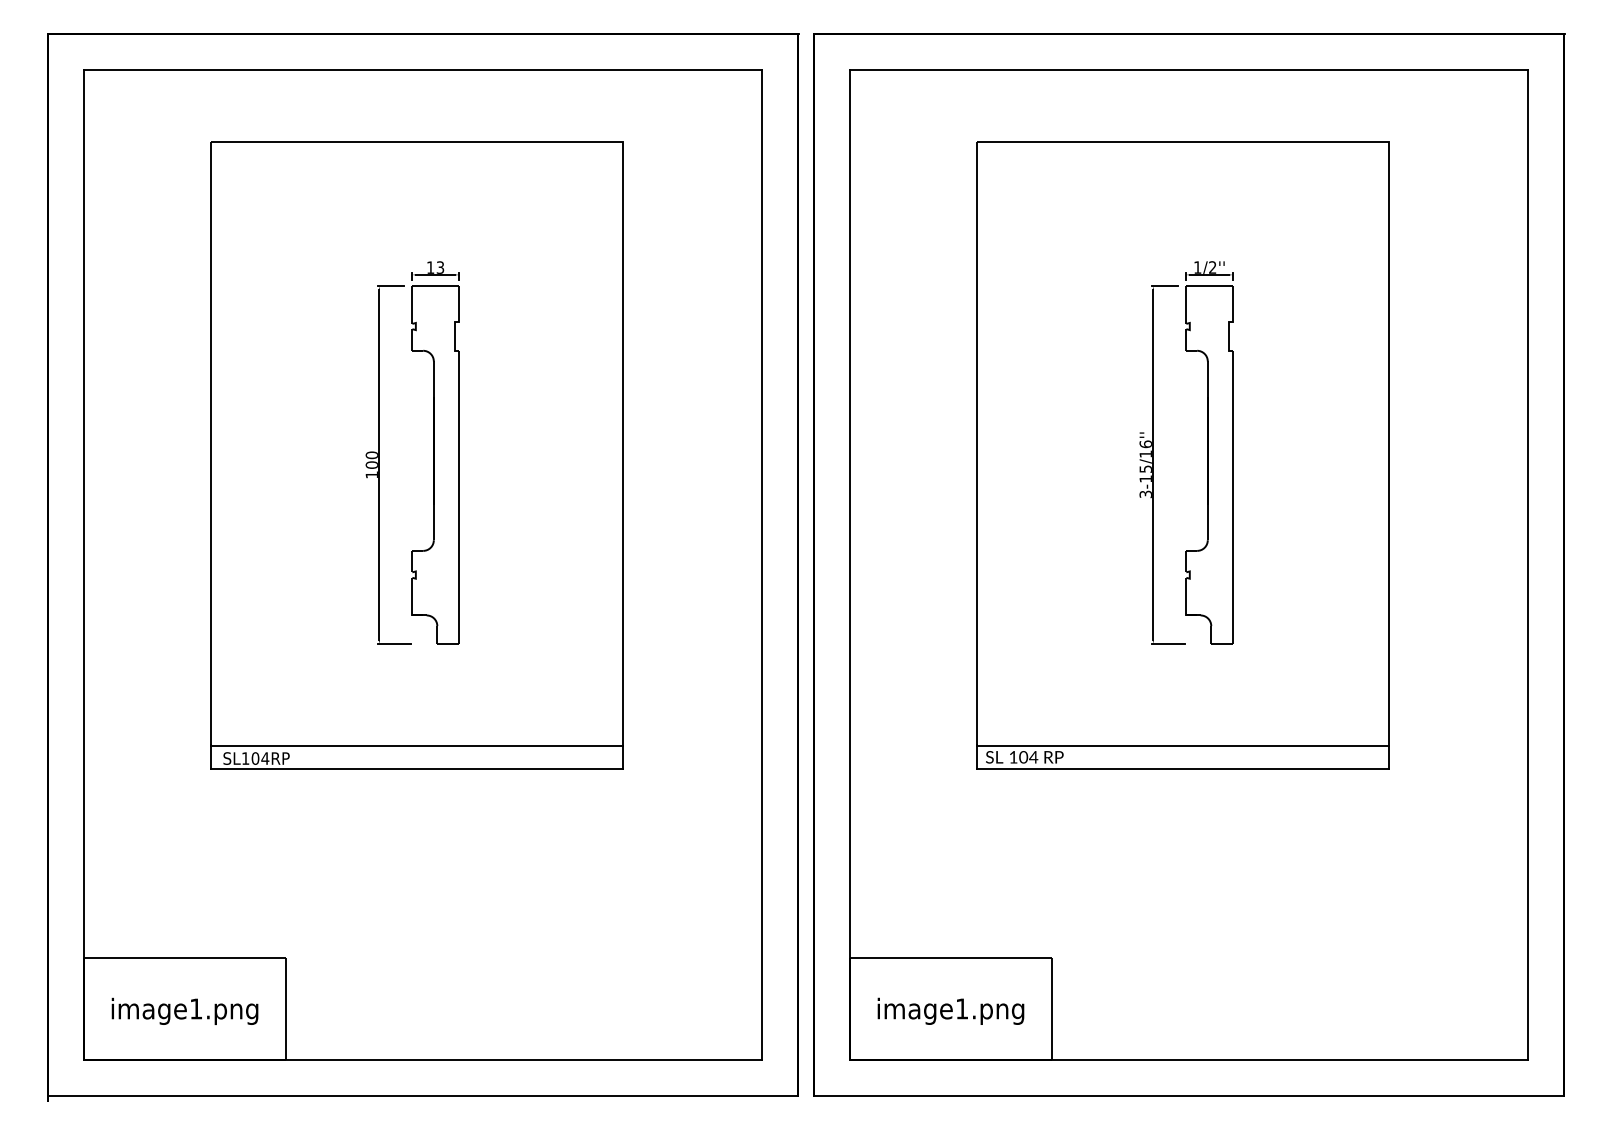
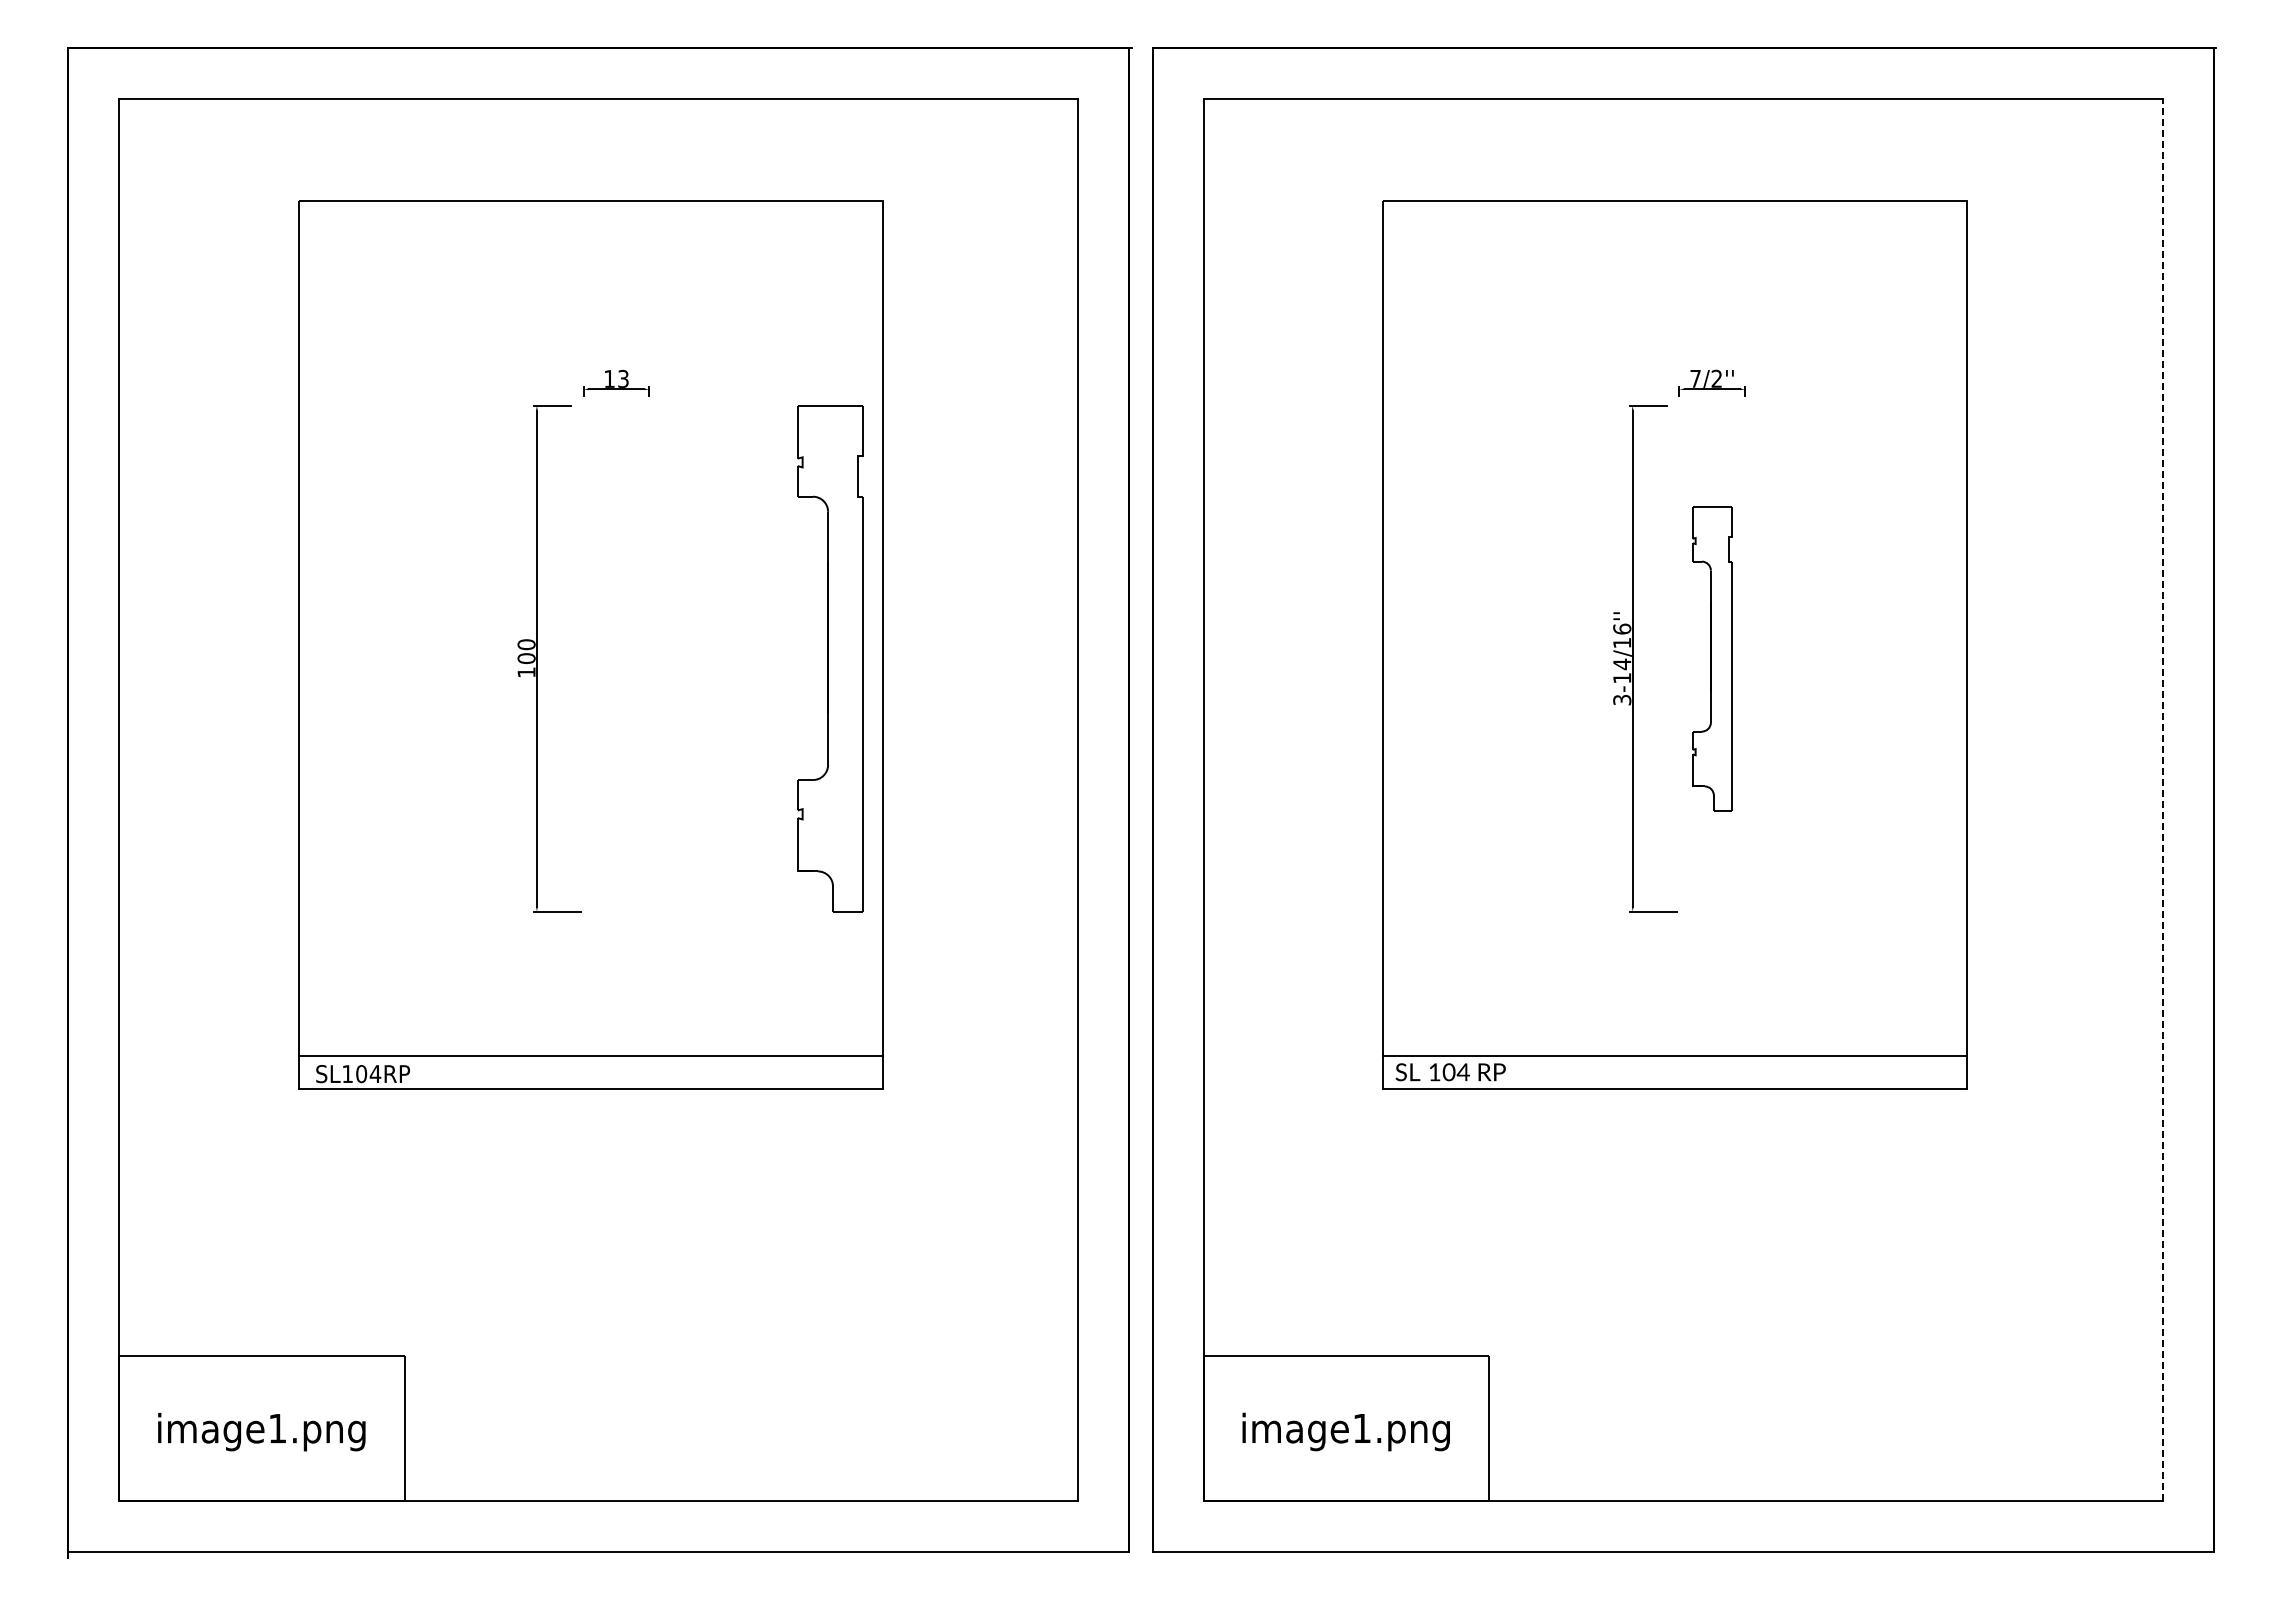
text: (1197, 267) -> (1695, 378), 1/2'' -> 7/2''
part: (435, 465) -> (830, 658), moved
part: (1209, 465) -> (1712, 658), size x0.6
text: (1146, 469) -> (1622, 664), 3-15/16'' -> 3-14/16''
line: (1527, 564) -> (2162, 799), solid -> dashed

